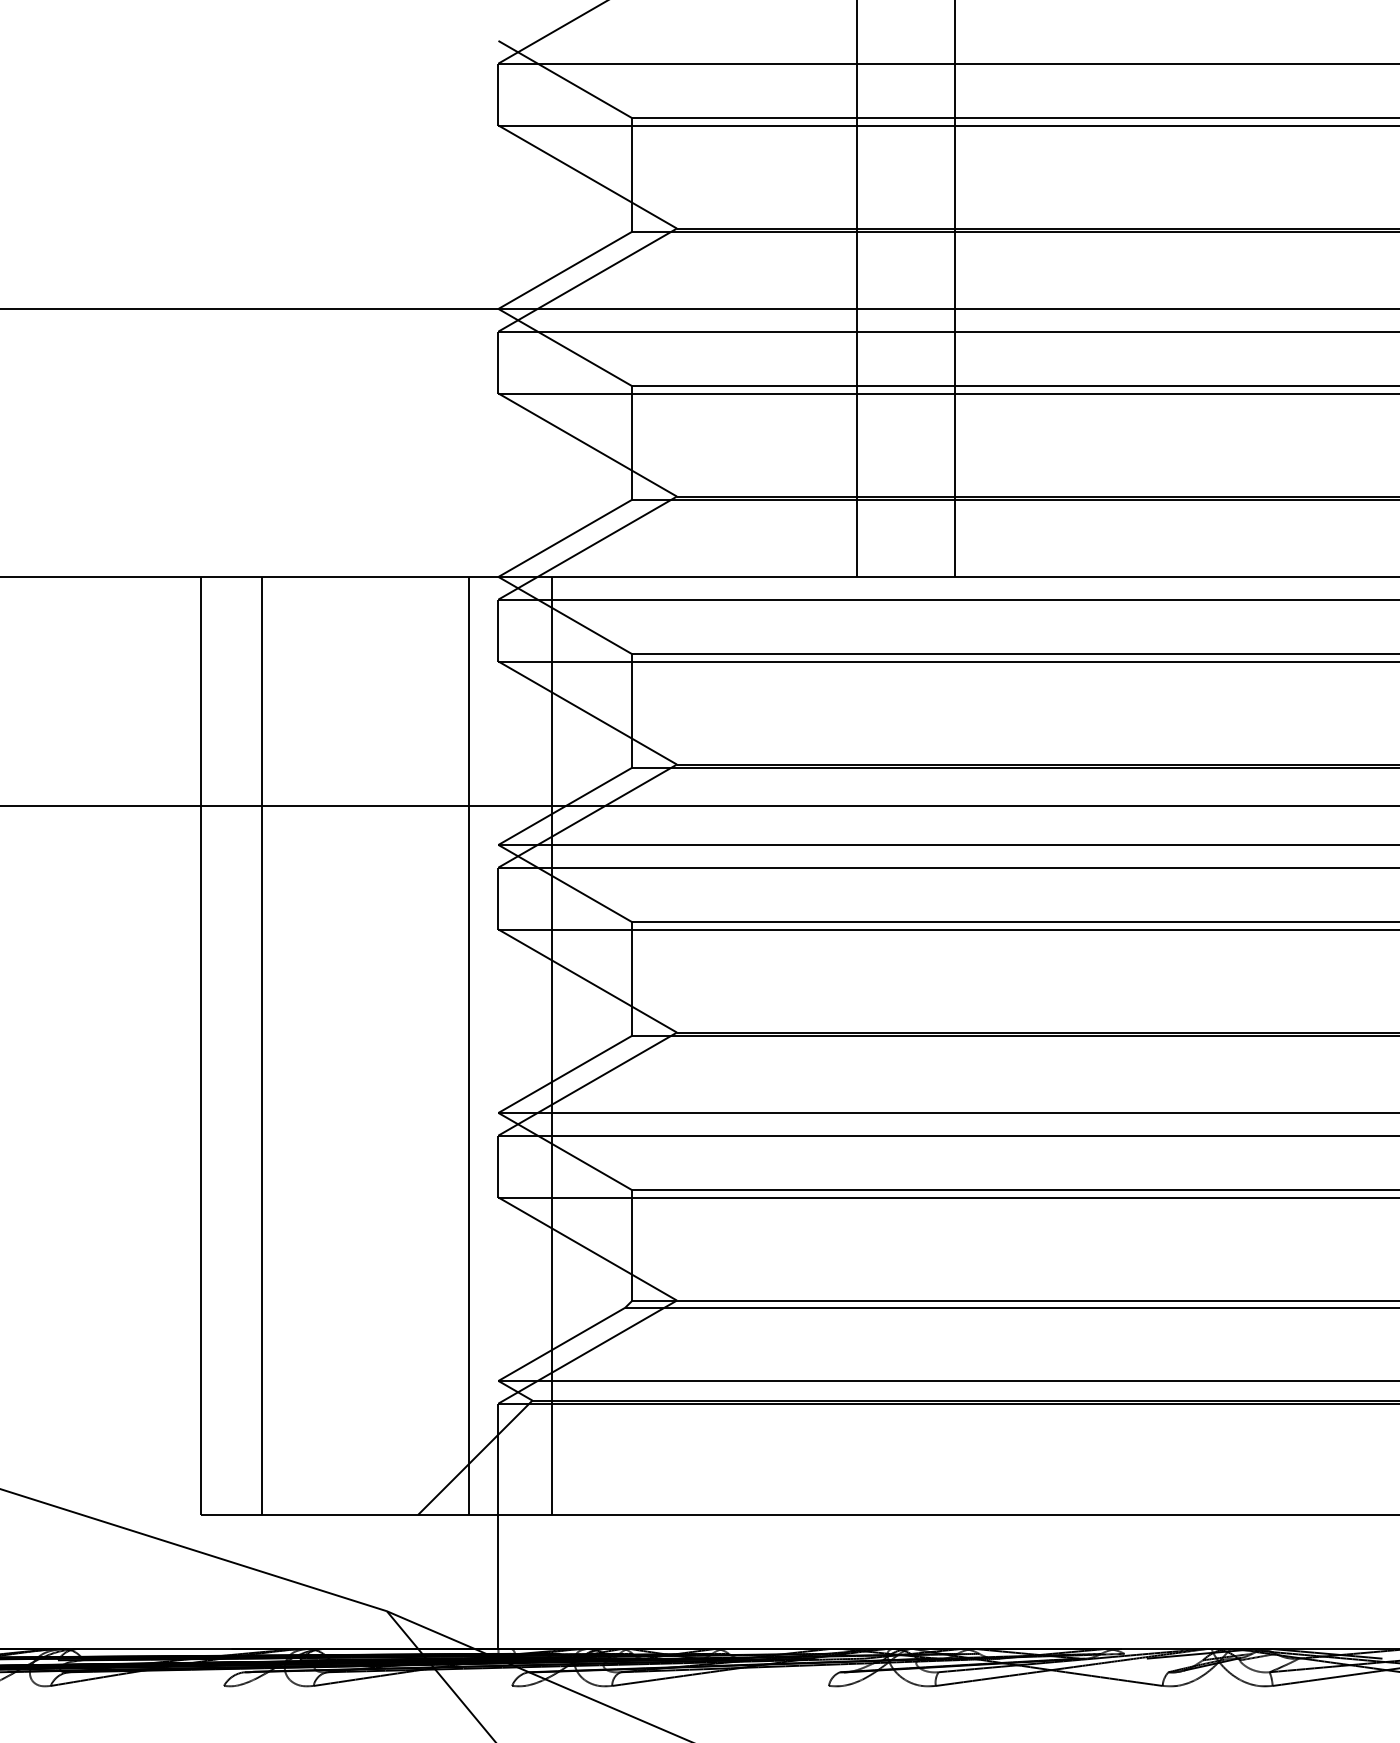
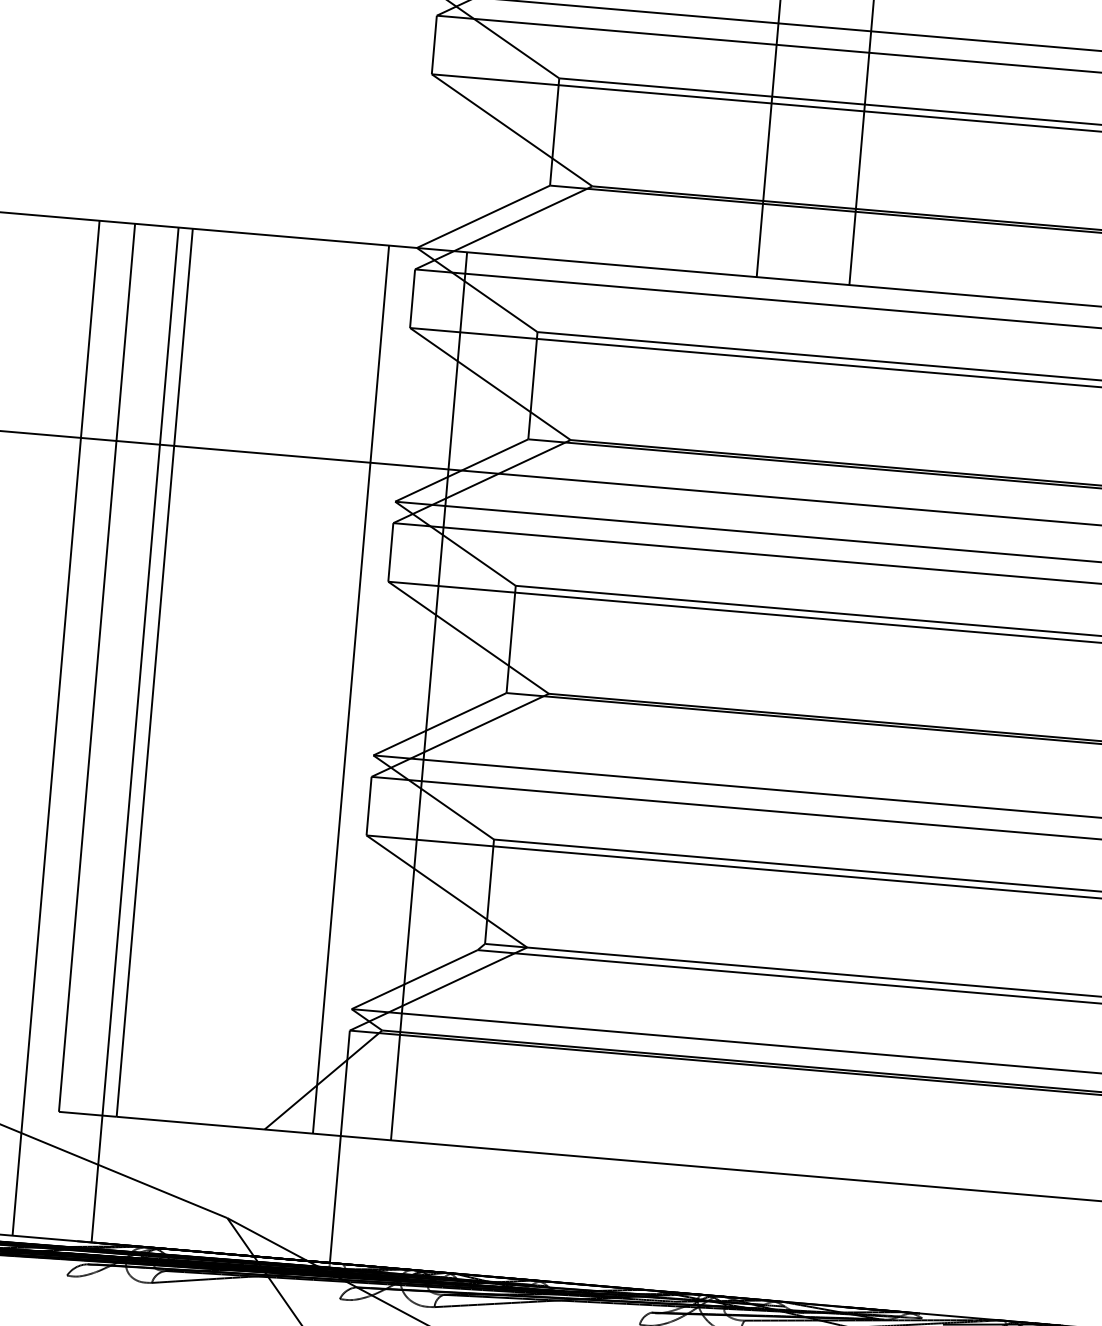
line: (163, 1112) -> (56, 727), added
line: (246, 1112) -> (134, 734), added

